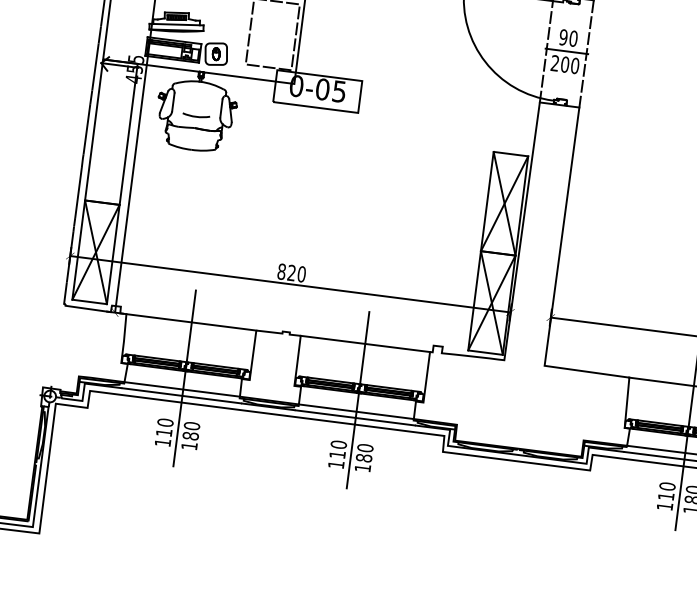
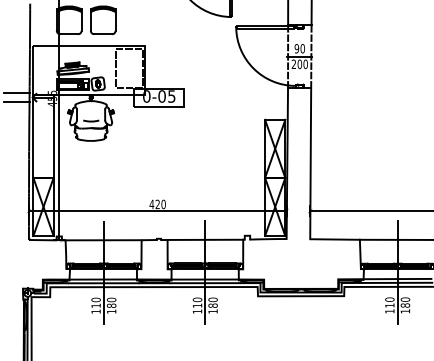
line: (74, 52) -> (16, 93), added
line: (72, 66) -> (16, 101), added
text: (281, 271) -> (151, 204), 820 -> 420

